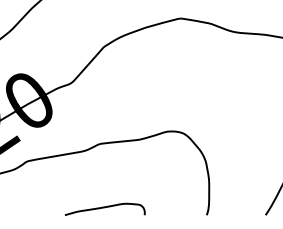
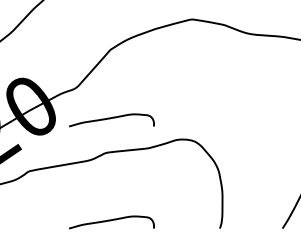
curve: (104, 112) -> (111, 119), added

